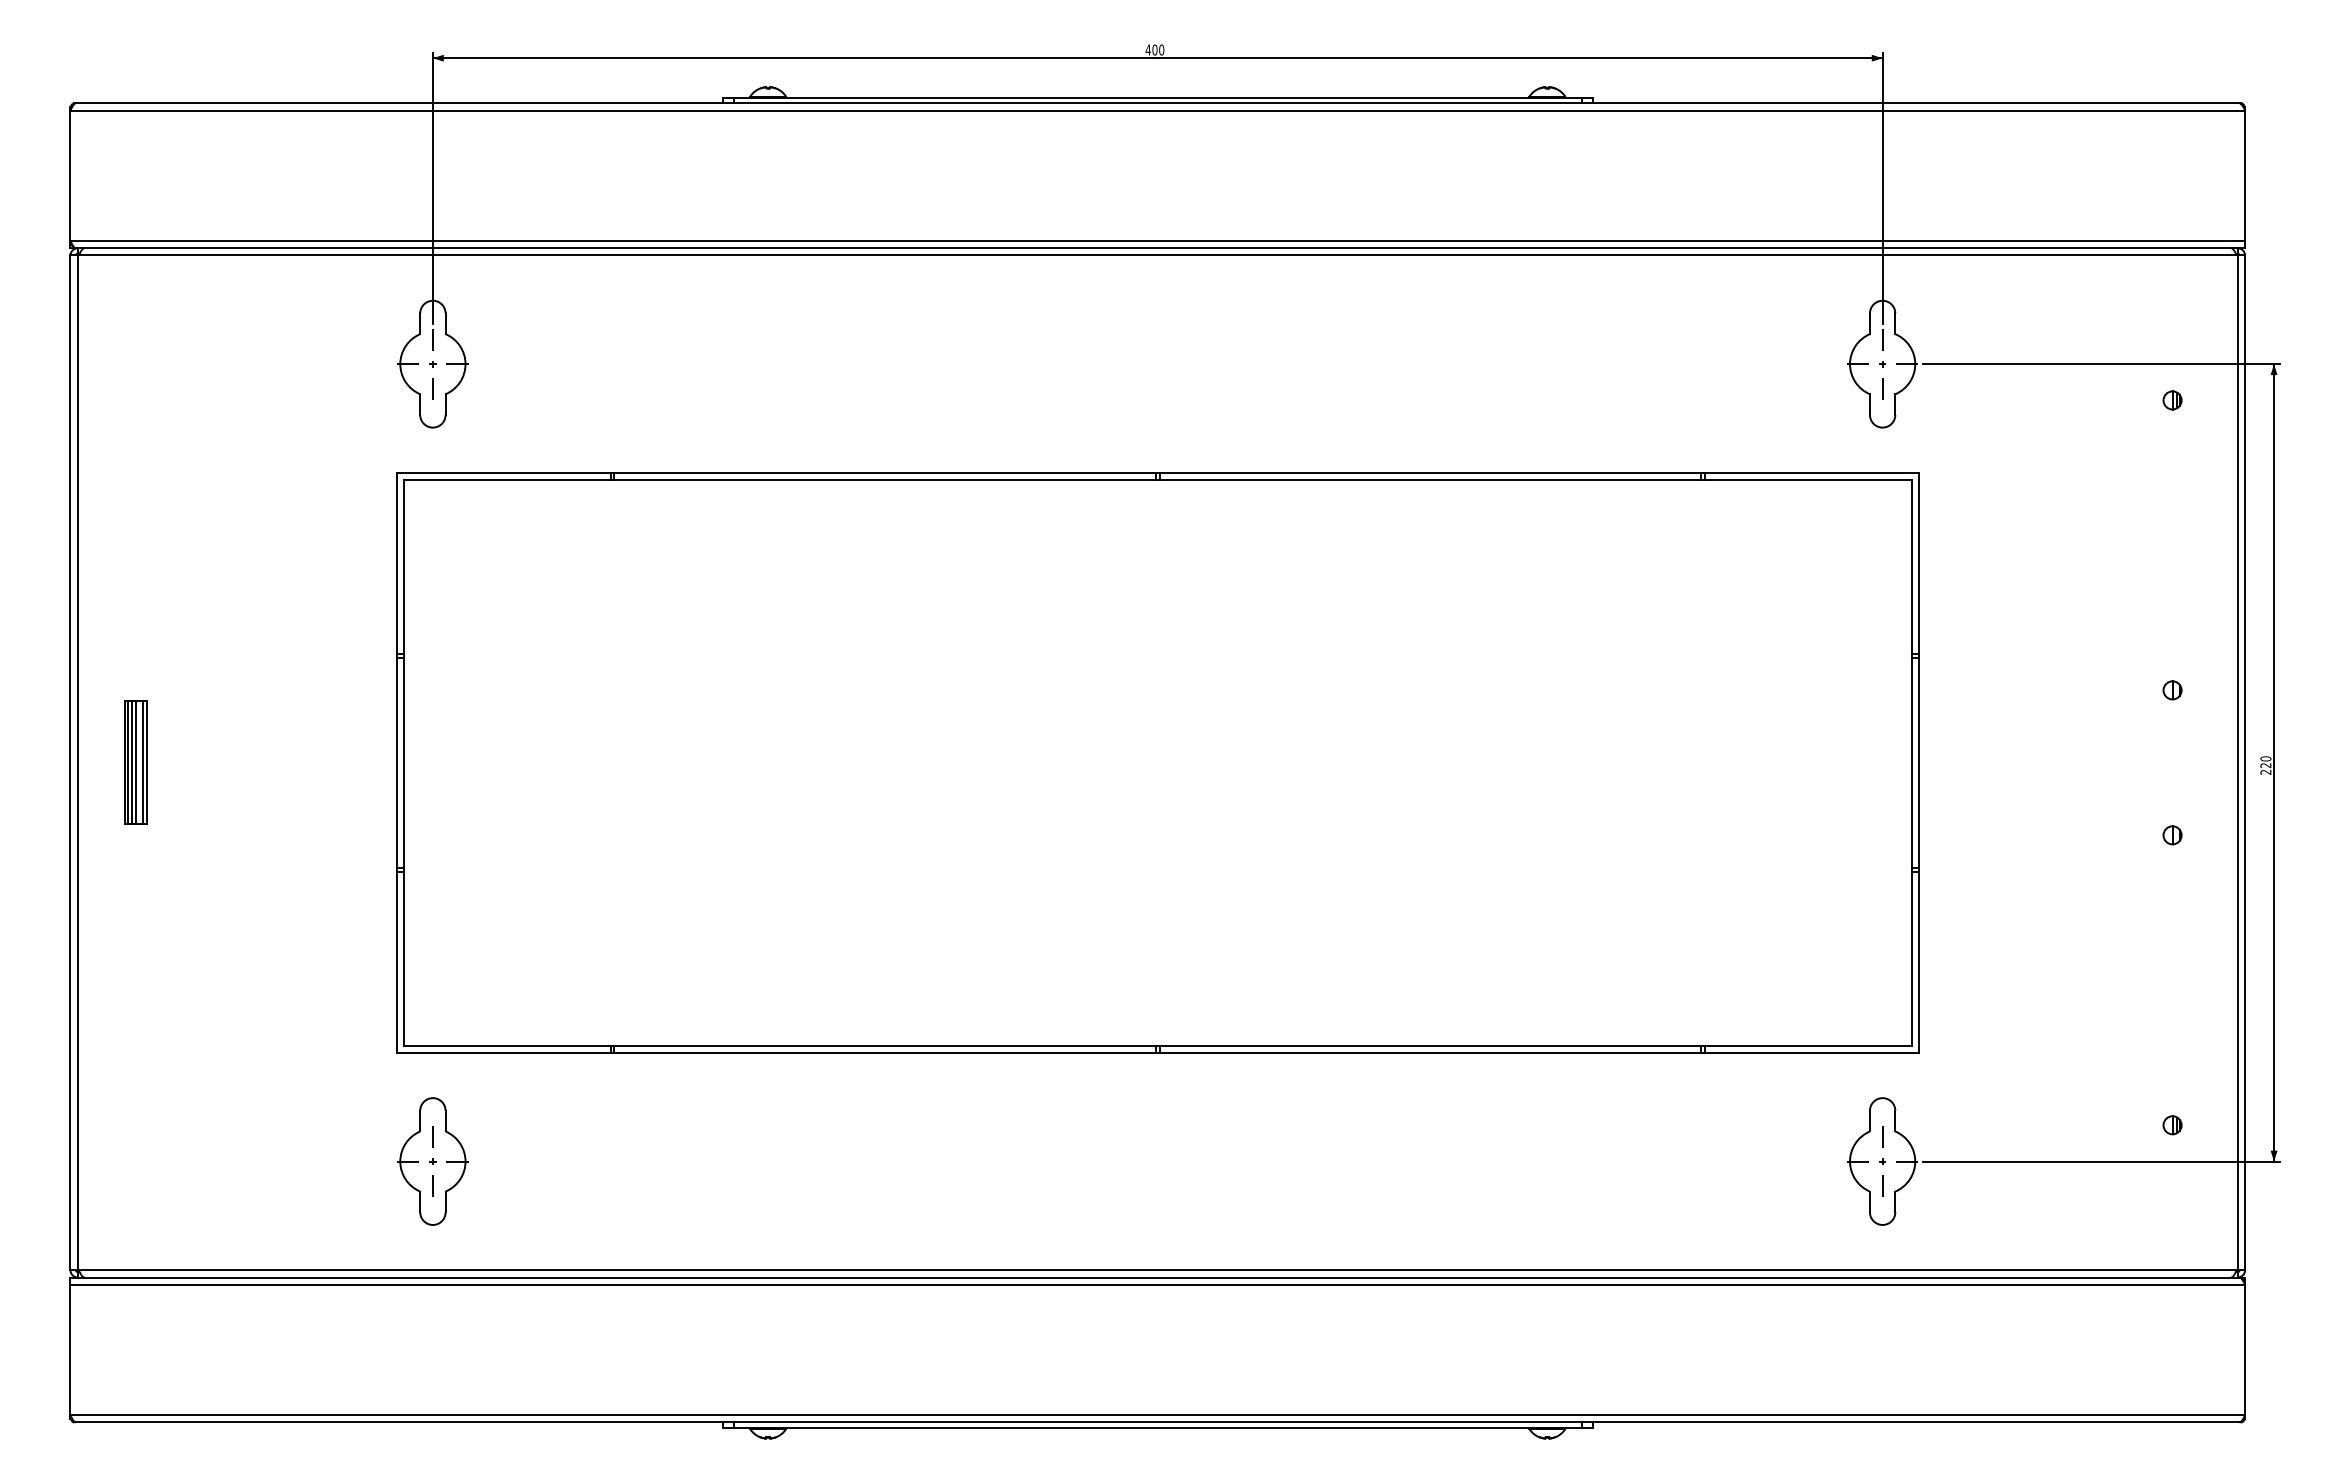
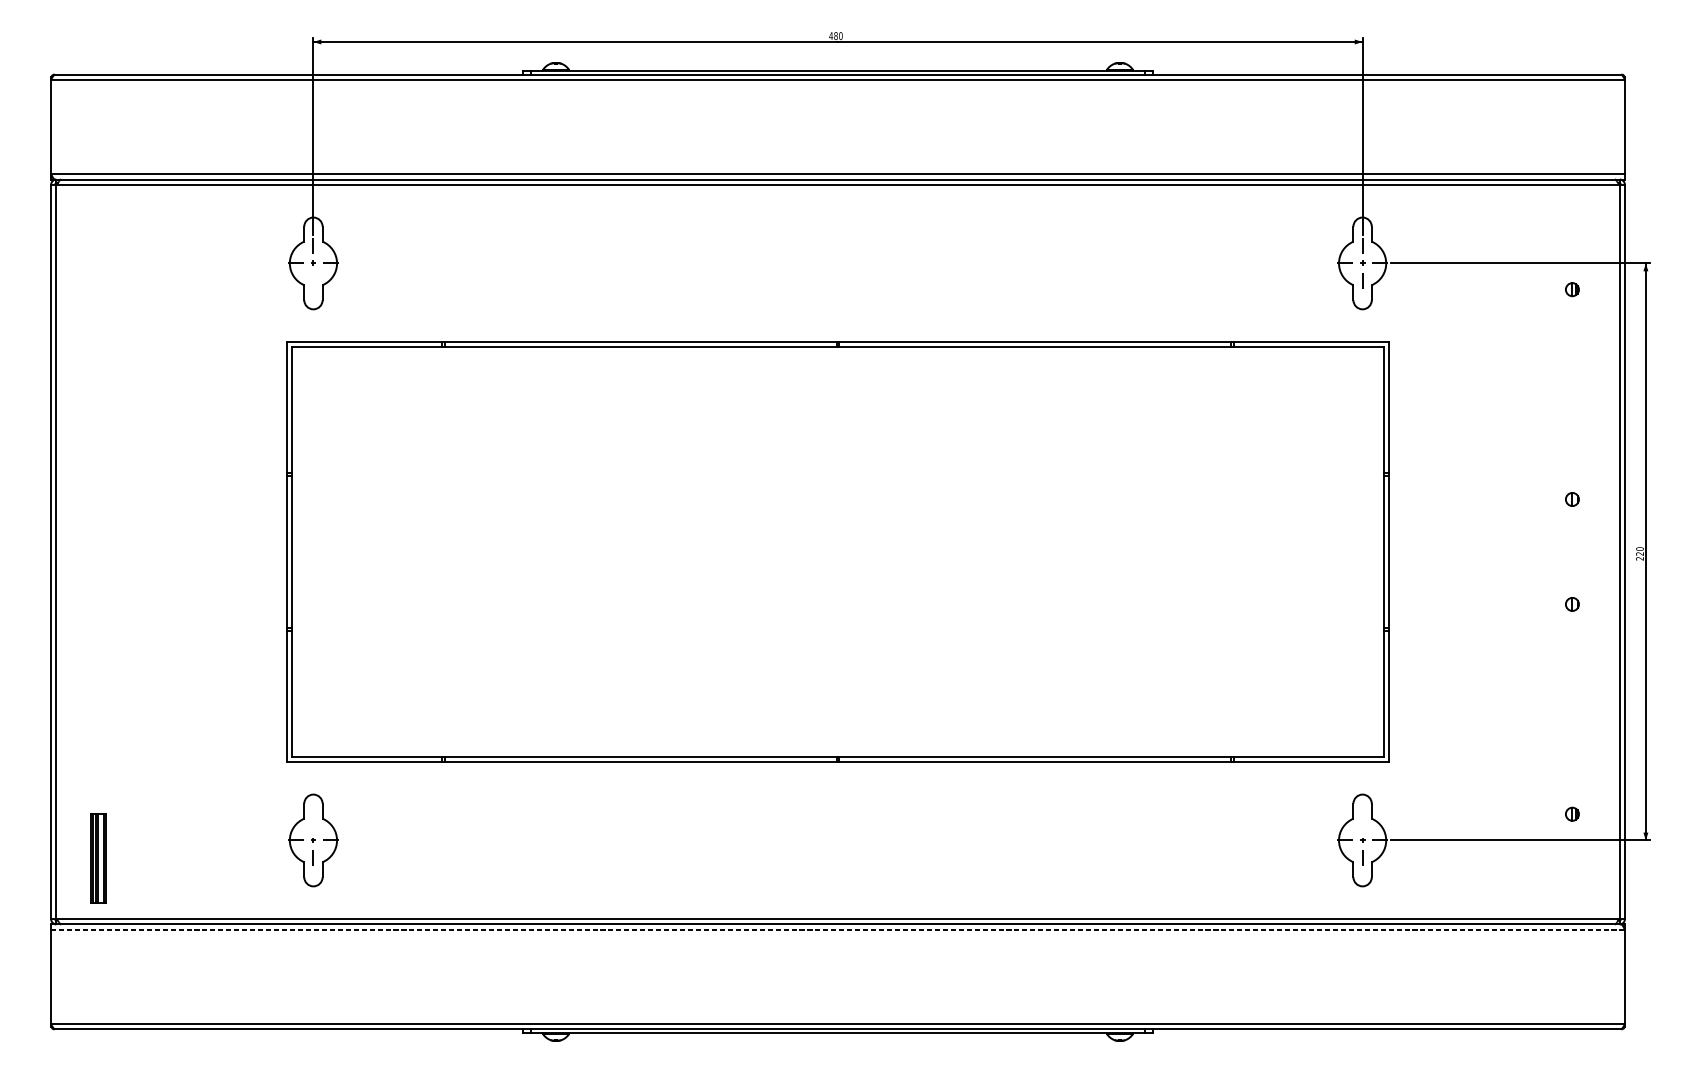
text: (1154, 50) -> (835, 36), 400 -> 480
line: (432, 389) -> (313, 281), removed
part: (135, 762) -> (98, 858), moved
line: (432, 1135) -> (313, 821), removed
line: (1882, 1135) -> (1362, 821), removed
line: (1158, 1284) -> (838, 929), solid -> dashed

